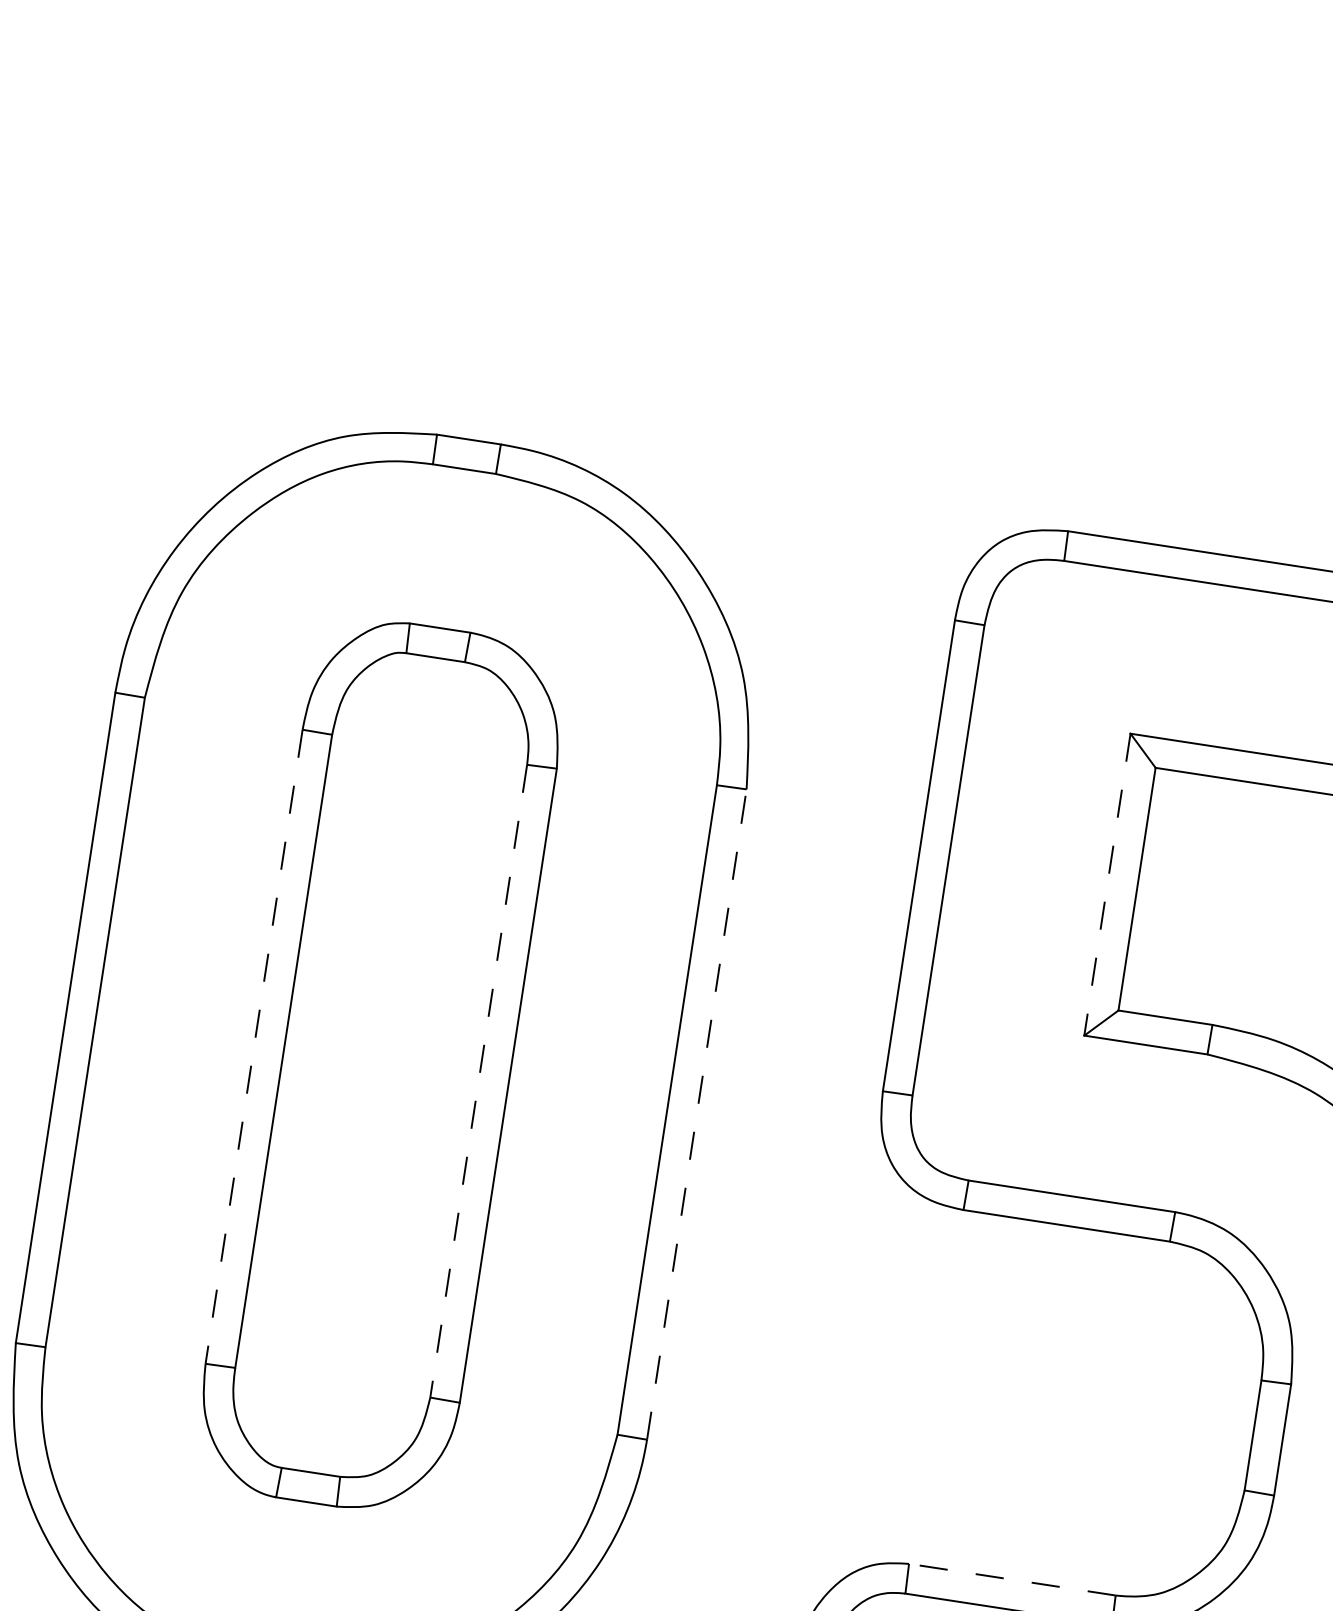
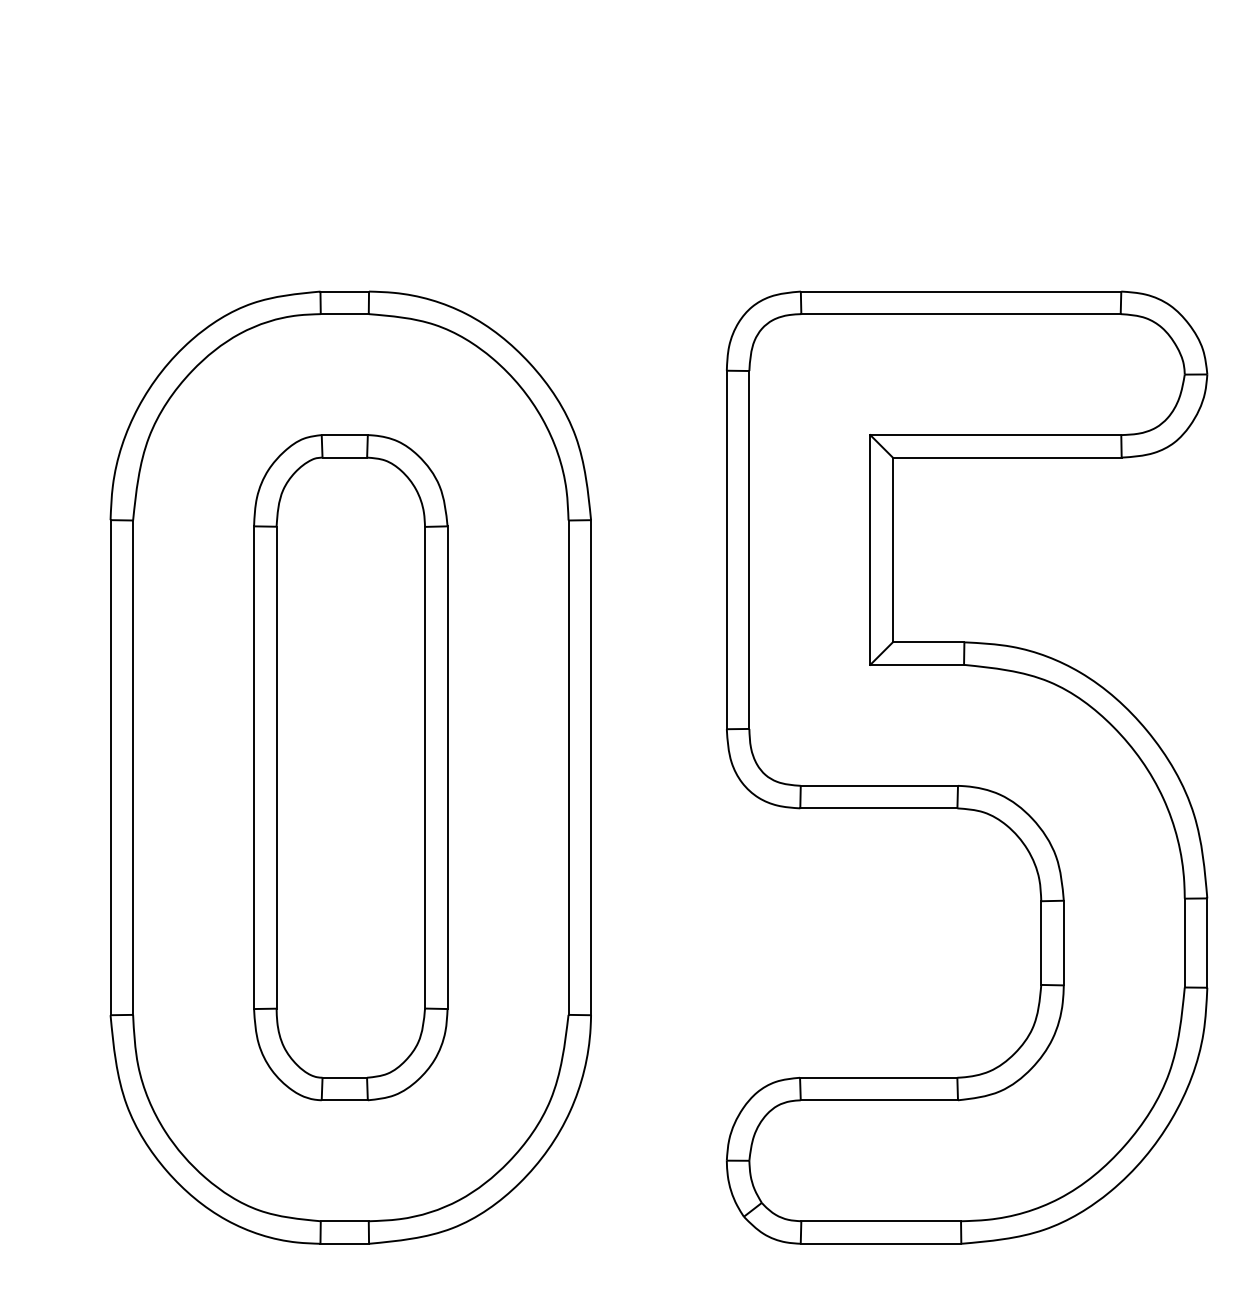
line: (1107, 884) -> (870, 549), dashed -> solid
line: (254, 1047) -> (254, 768), dashed -> solid
line: (479, 1080) -> (425, 767), dashed -> solid
line: (697, 1114) -> (591, 767), dashed -> solid
line: (1012, 1579) -> (878, 1077), dashed -> solid

